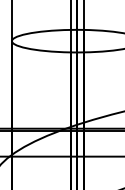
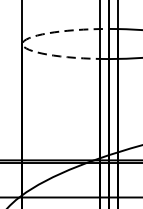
arc: (13, 38) -> (24, 40), solid -> dashed

